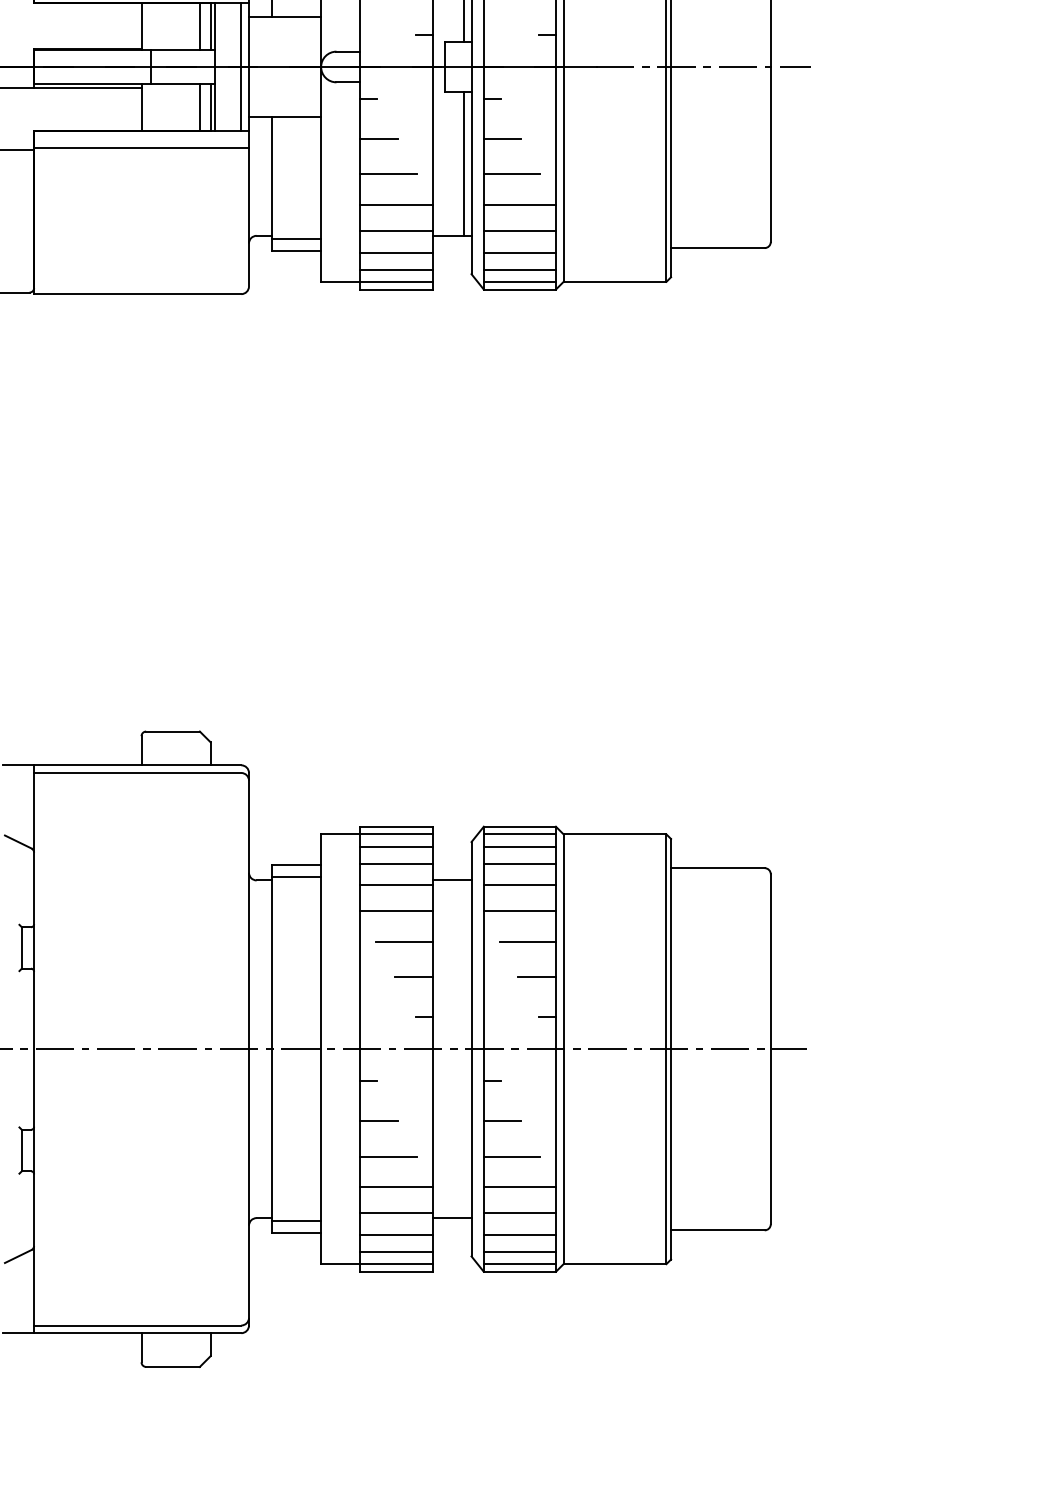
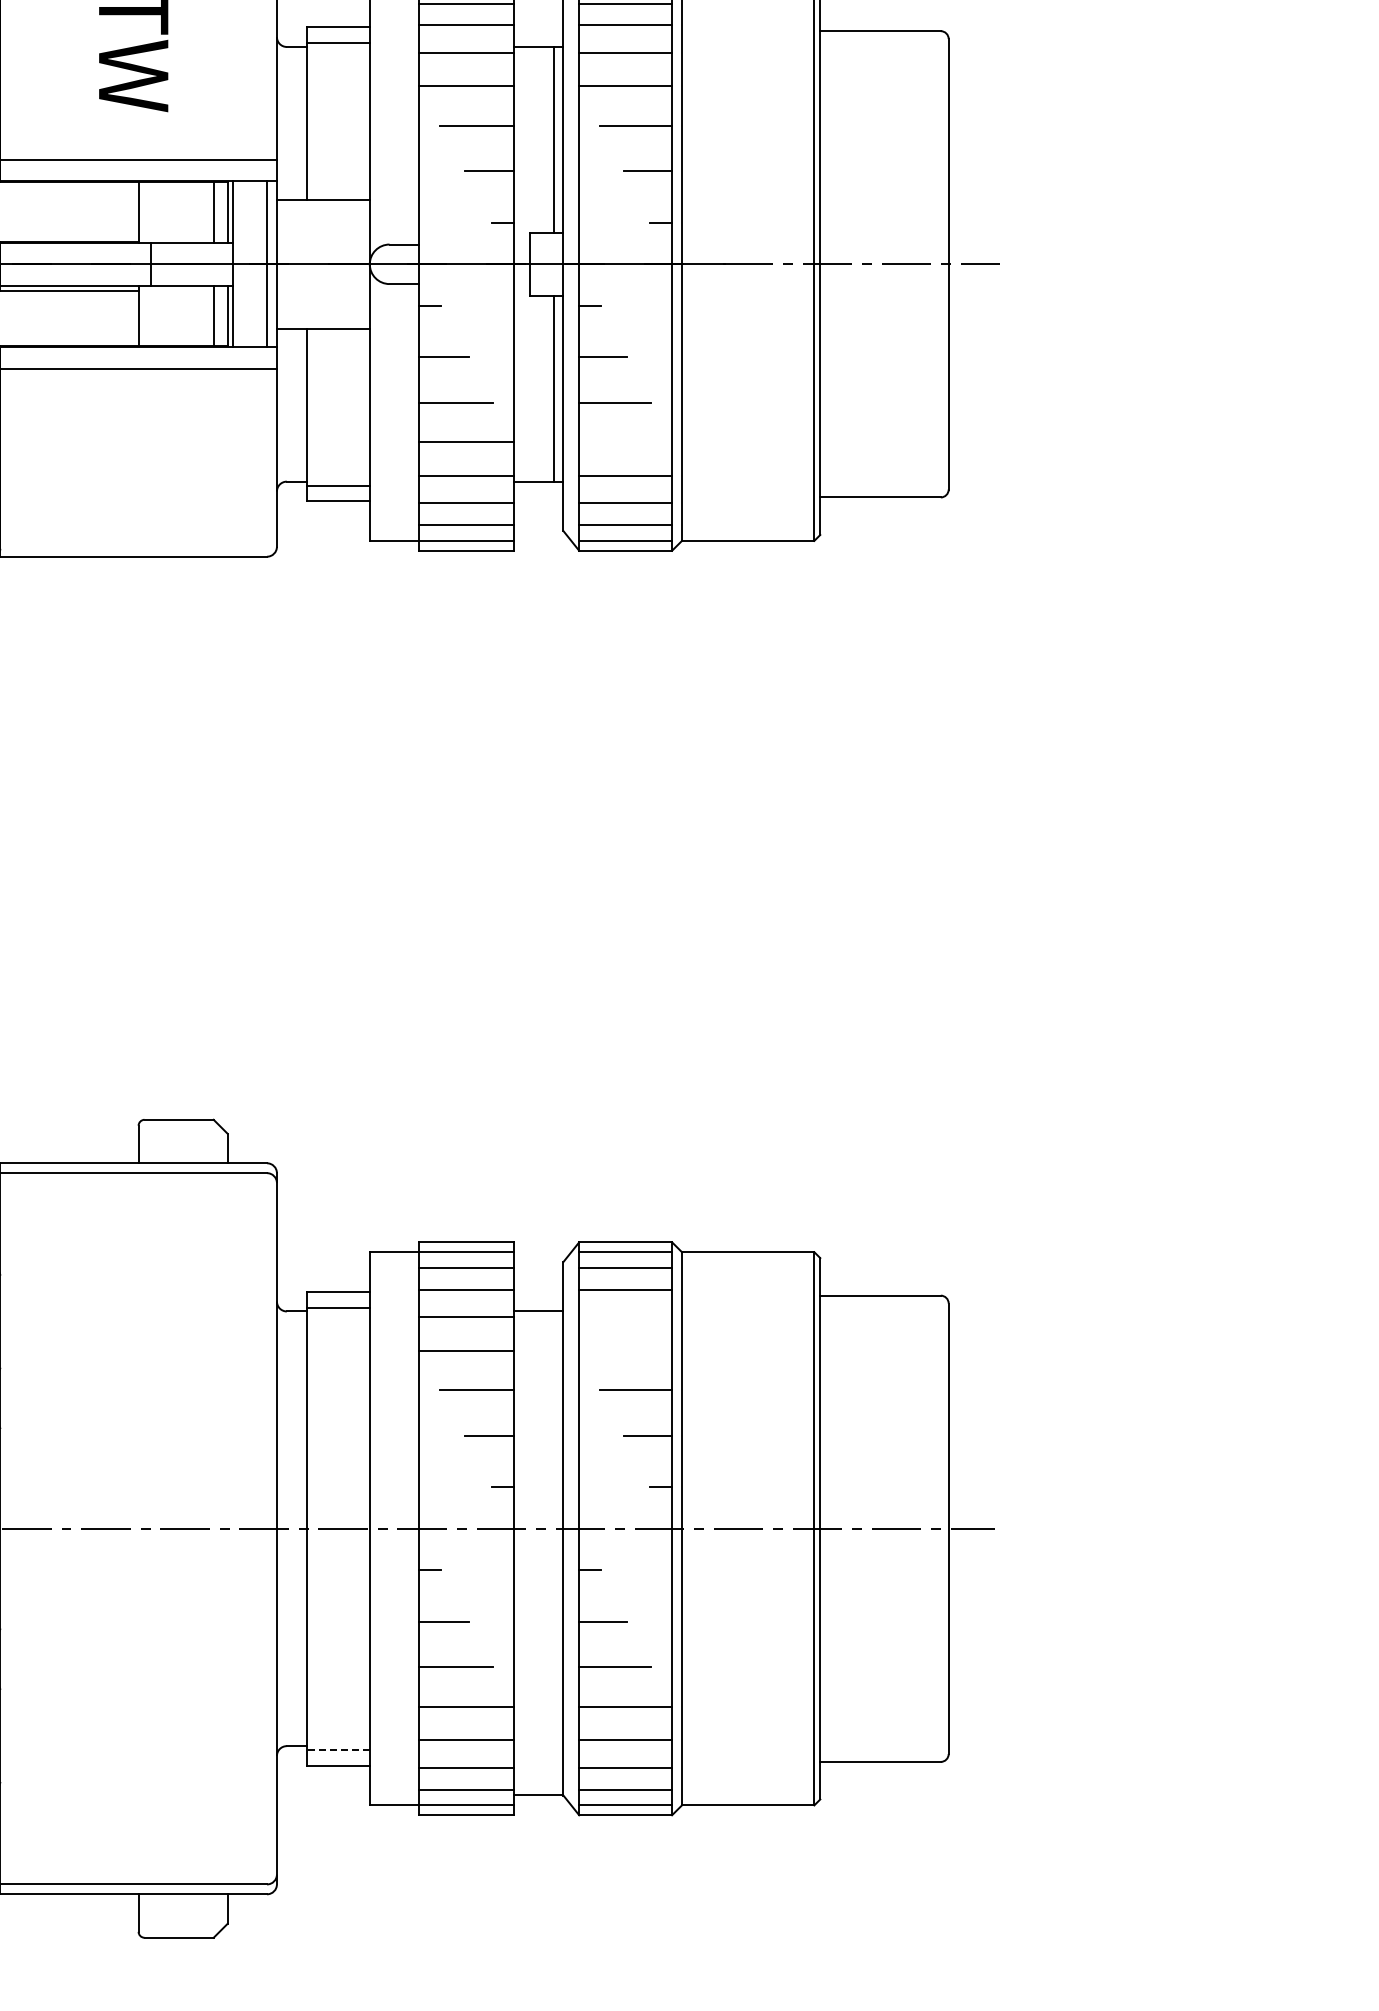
line: (519, 205) -> (625, 442), removed
line: (519, 885) -> (625, 1317), removed
line: (519, 910) -> (625, 1350), removed
line: (452, 1218) -> (538, 1795), moved
line: (296, 1221) -> (338, 1750), solid -> dashed

